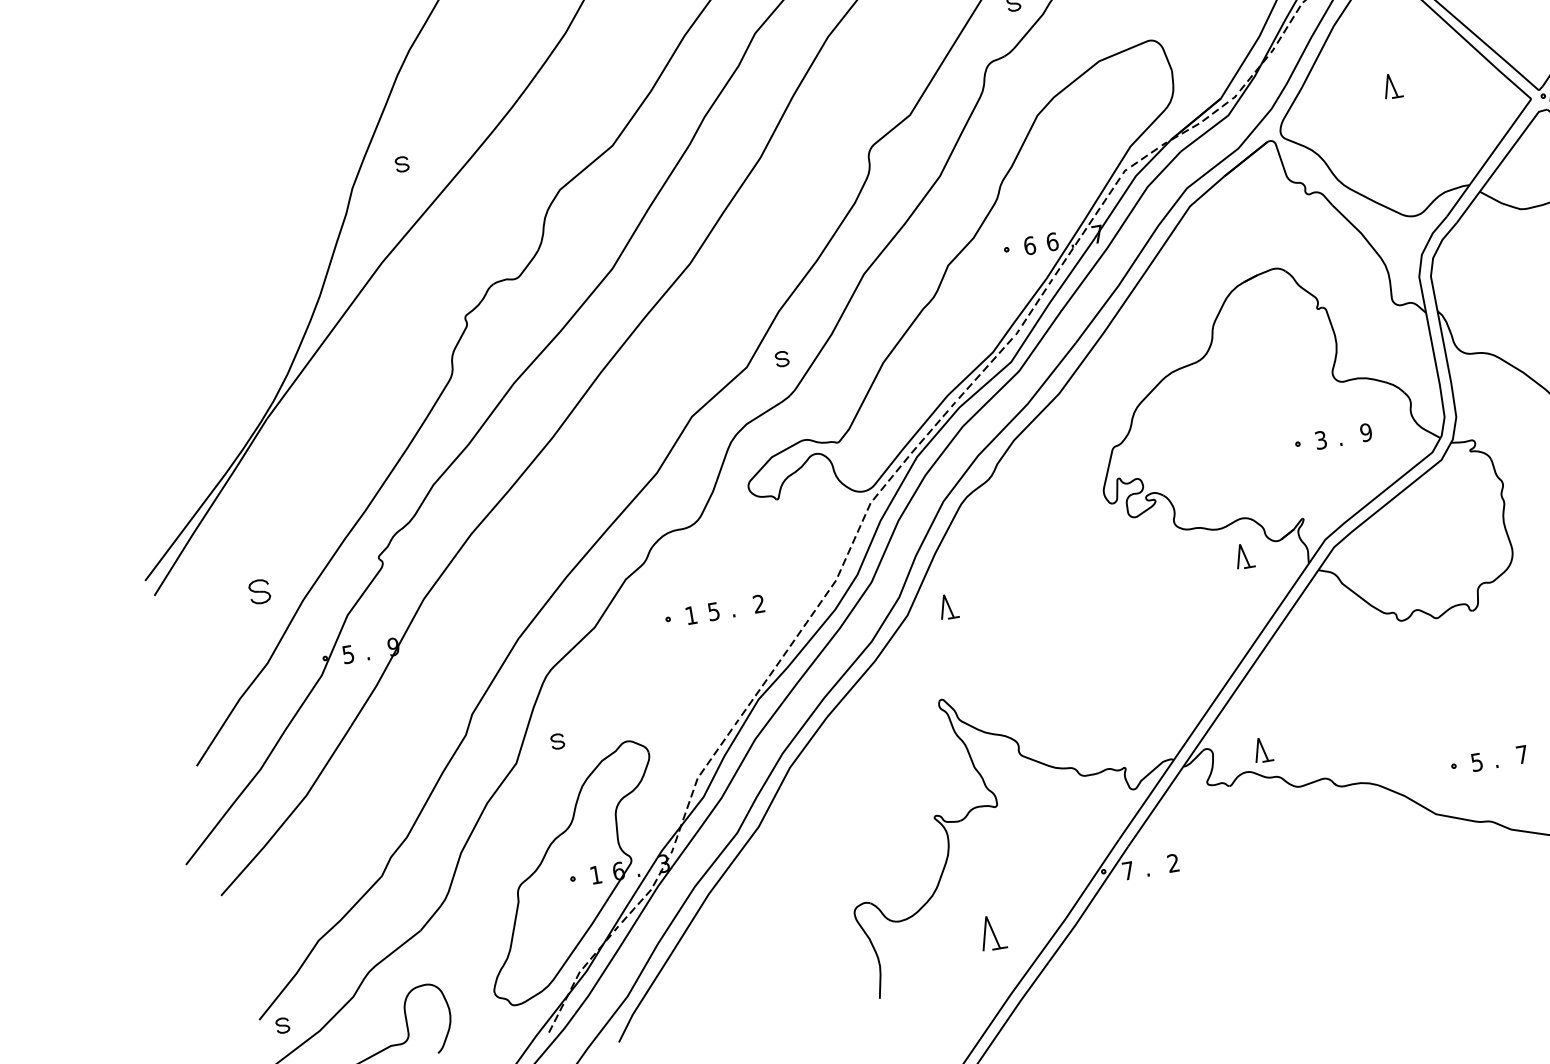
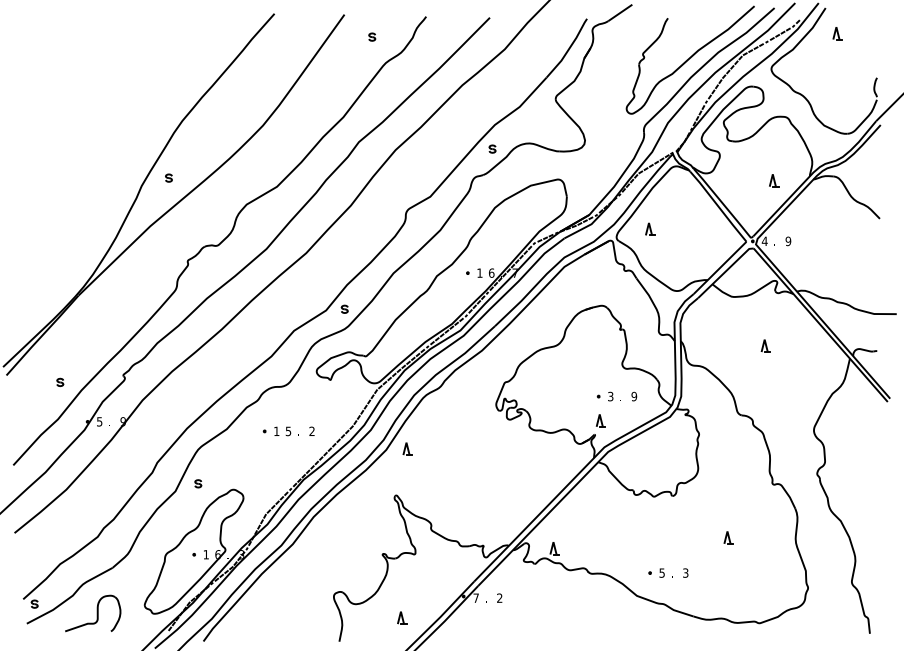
part: (1392, 84) -> (650, 228), moved
text: (1028, 244) -> (479, 272), 6 -> 1
part: (1243, 555) -> (600, 420), moved
part: (260, 591) -> (60, 382), size x0.62
text: (1521, 753) -> (685, 572), 7 -> 3
part: (993, 931) -> (402, 617), size x0.71

